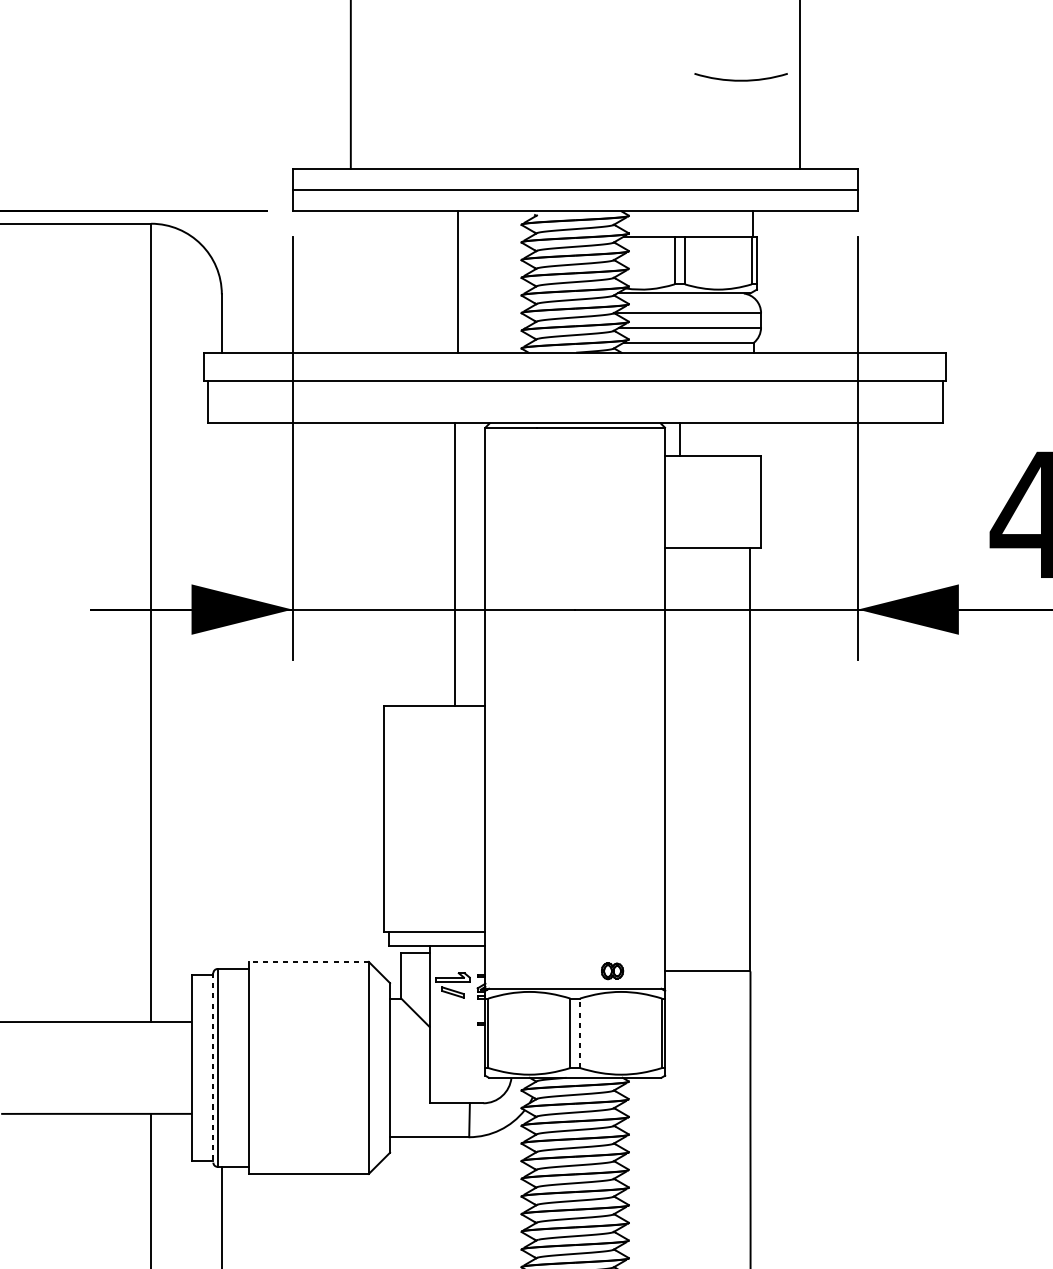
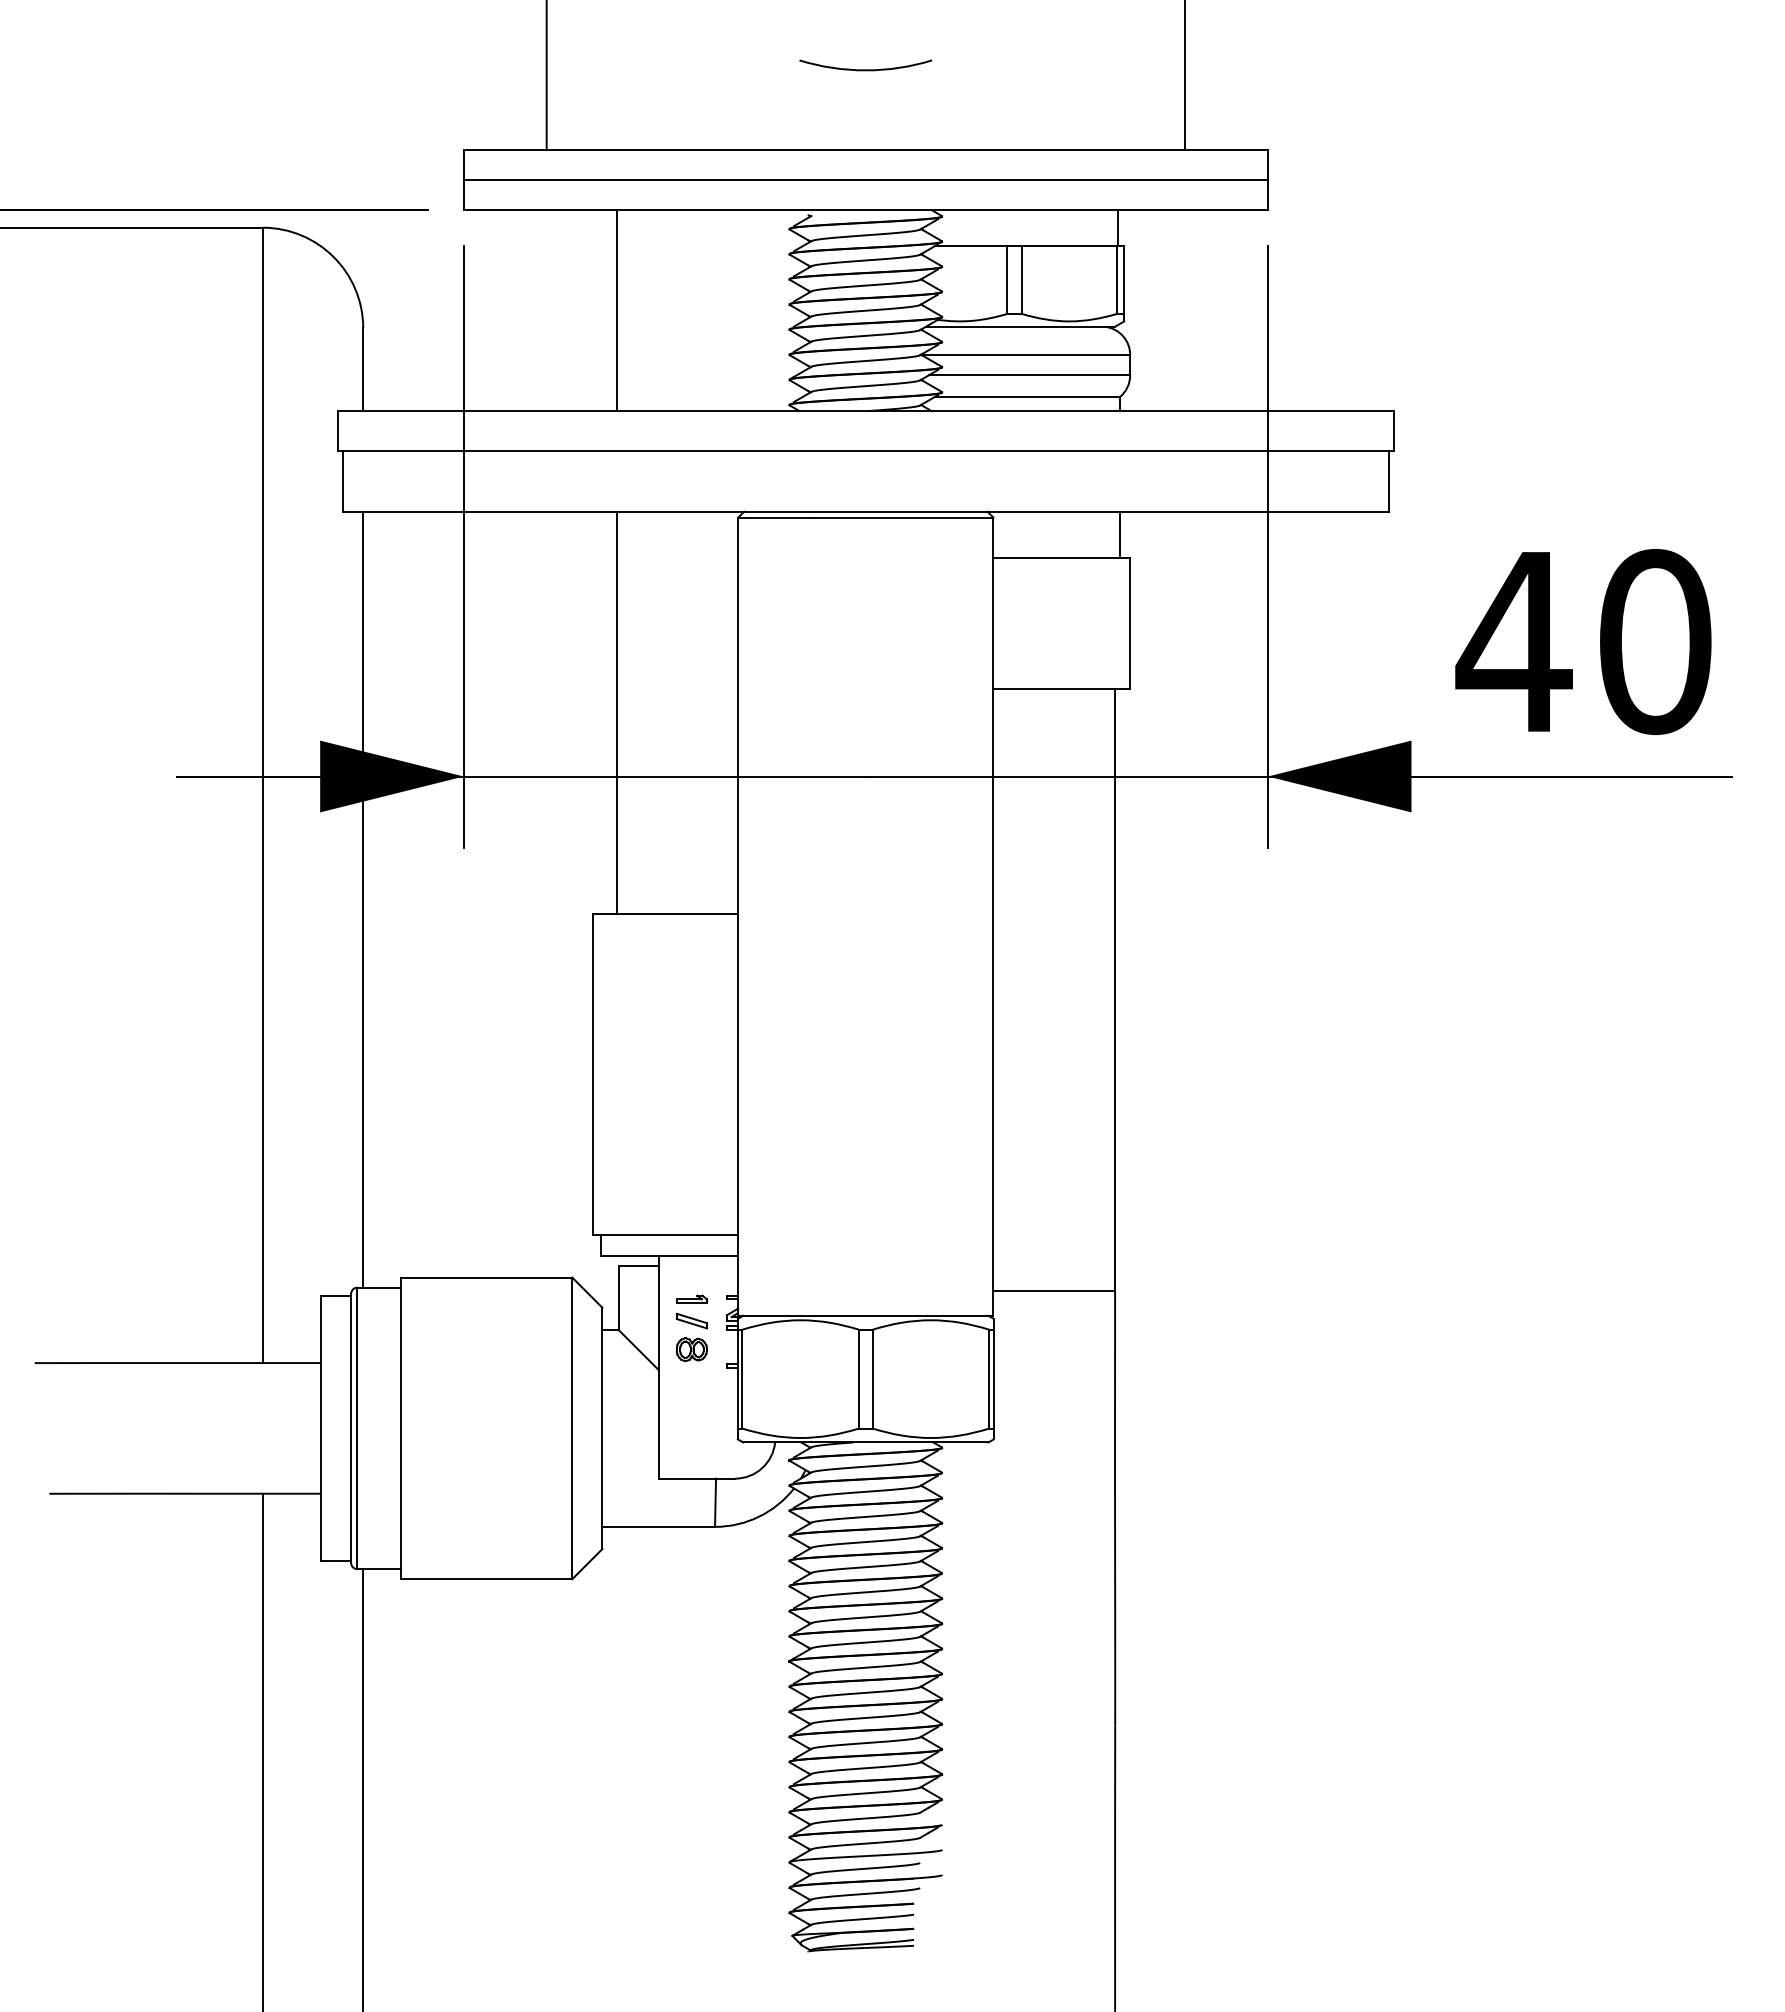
arc: (740, 80) -> (865, 69), moved
line: (457, 281) -> (616, 310), moved
line: (679, 439) -> (1119, 534), moved
line: (454, 564) -> (616, 712), moved
line: (222, 696) -> (363, 899), added
line: (308, 961) -> (486, 1277), dashed -> solid
part: (612, 970) -> (691, 1349), moved
part: (453, 976) -> (692, 1298), size x0.62
line: (579, 1032) -> (872, 1378), dashed -> solid
line: (213, 1068) -> (351, 1428), dashed -> solid

